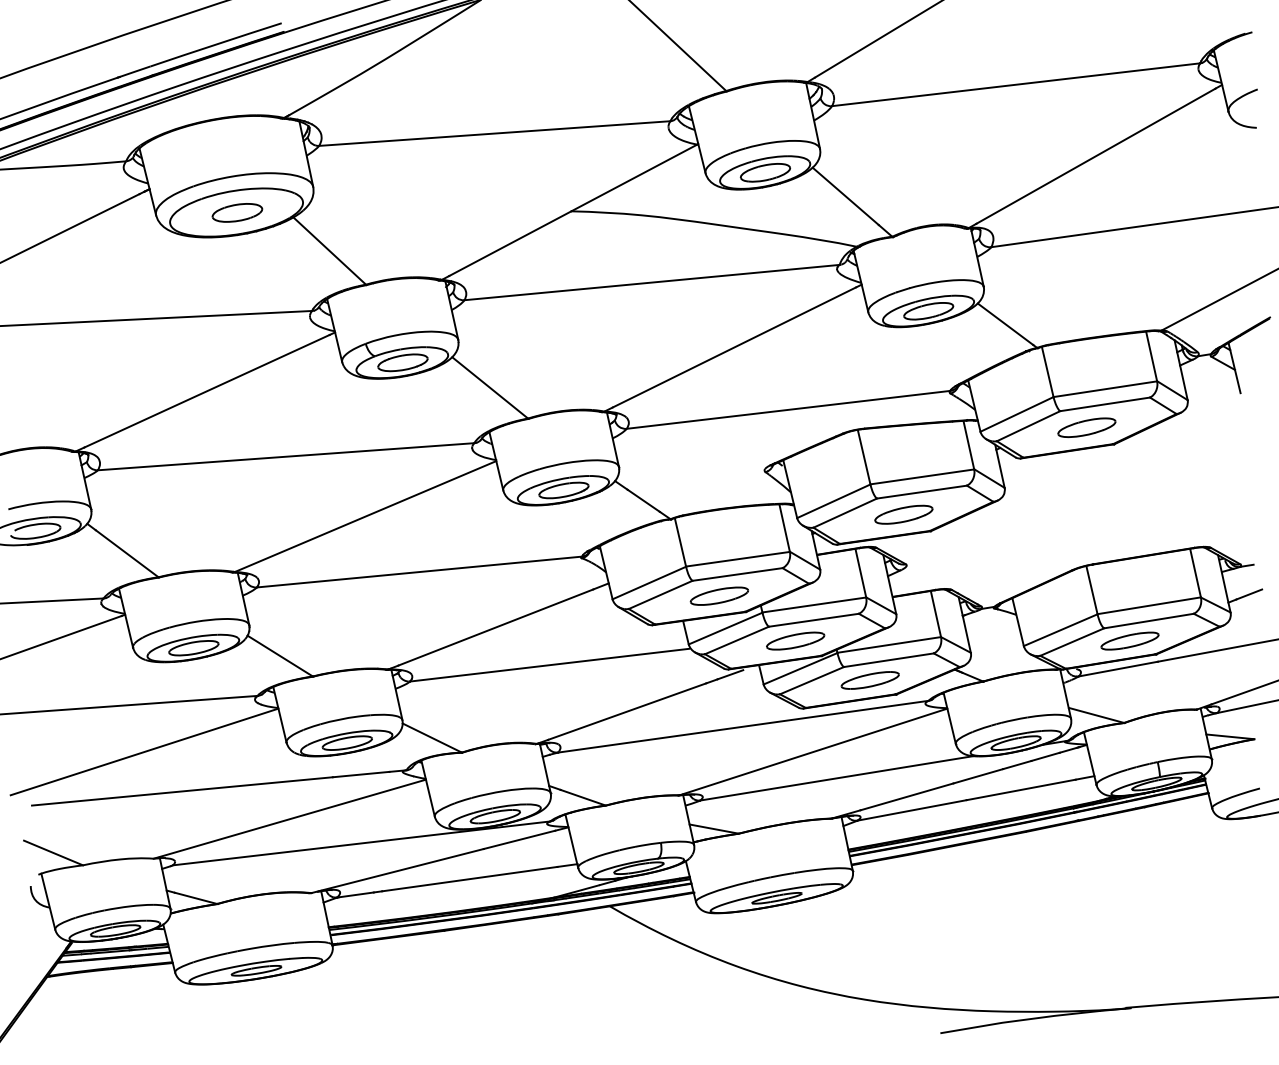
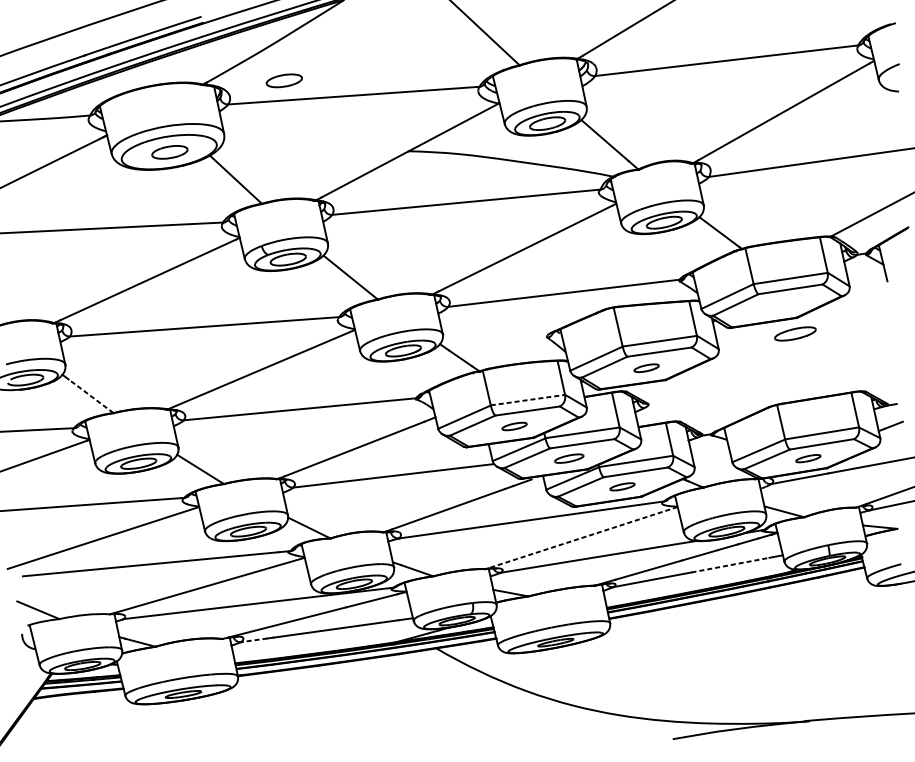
part: (397, 112) -> (284, 80), added
part: (1086, 427) -> (795, 333), moved
part: (903, 514) -> (646, 368), size x0.6
line: (126, 553) -> (90, 396), solid -> dashed
line: (738, 559) -> (528, 400), solid -> dashed
part: (718, 595) -> (514, 426), size x0.6
part: (795, 640) -> (569, 458), size x0.7
part: (1129, 640) -> (807, 458), size x0.6
part: (869, 680) -> (622, 486), size x0.6
line: (813, 751) -> (581, 537), solid -> dashed
line: (1021, 789) -> (730, 564), solid -> dashed
line: (356, 894) -> (255, 639), solid -> dashed

